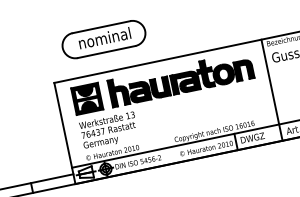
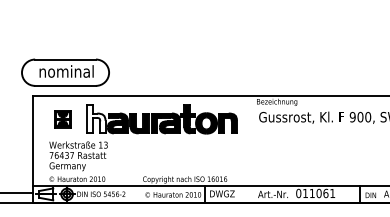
part: (103, 39) -> (65, 72), moved
line: (272, 90) -> (252, 149), removed
fill: (118, 92) -> (96, 119), removed
part: (86, 98) -> (62, 118), size x0.6

